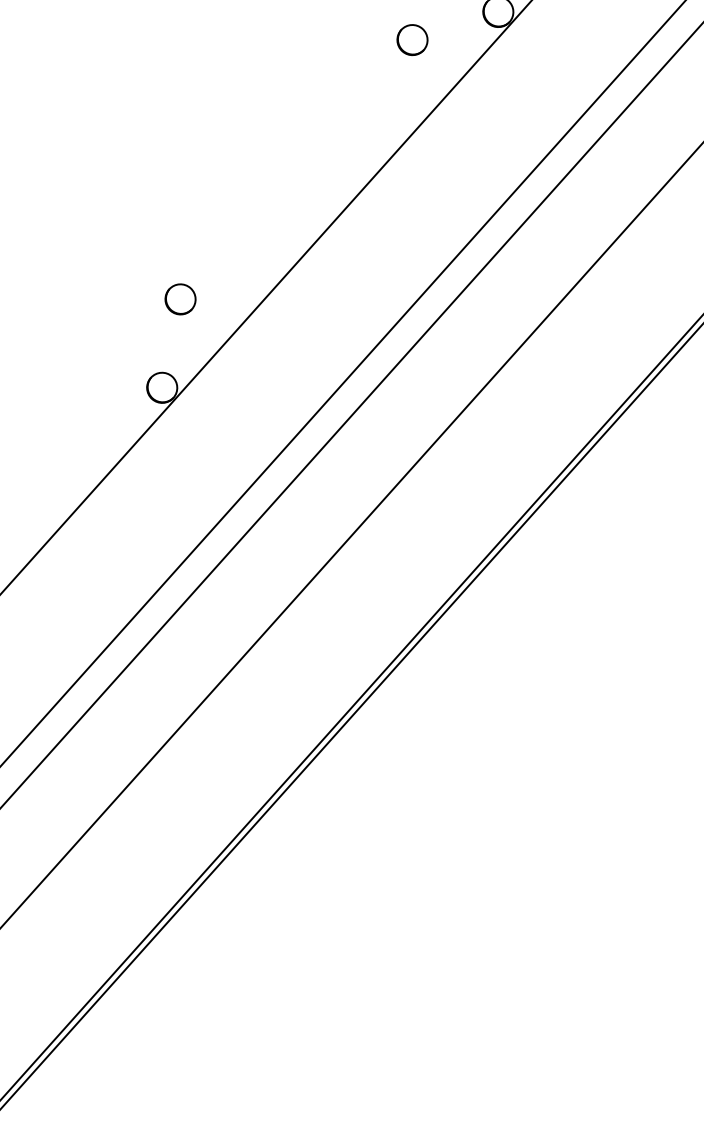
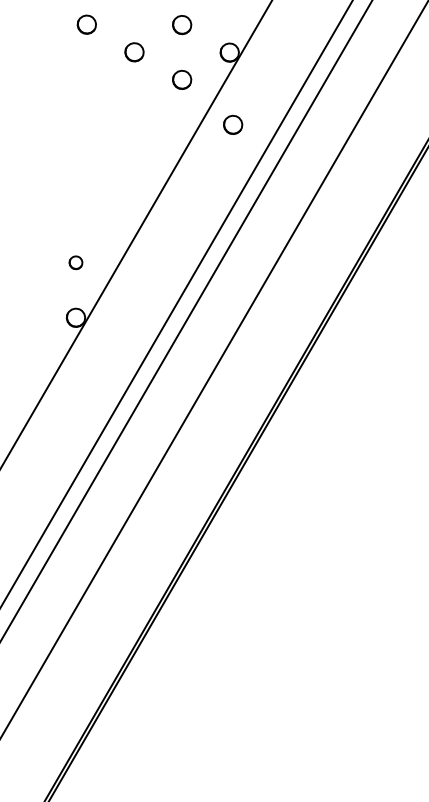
part: (480, 128) -> (233, 124), added
part: (179, 298) -> (75, 262), size x0.7

